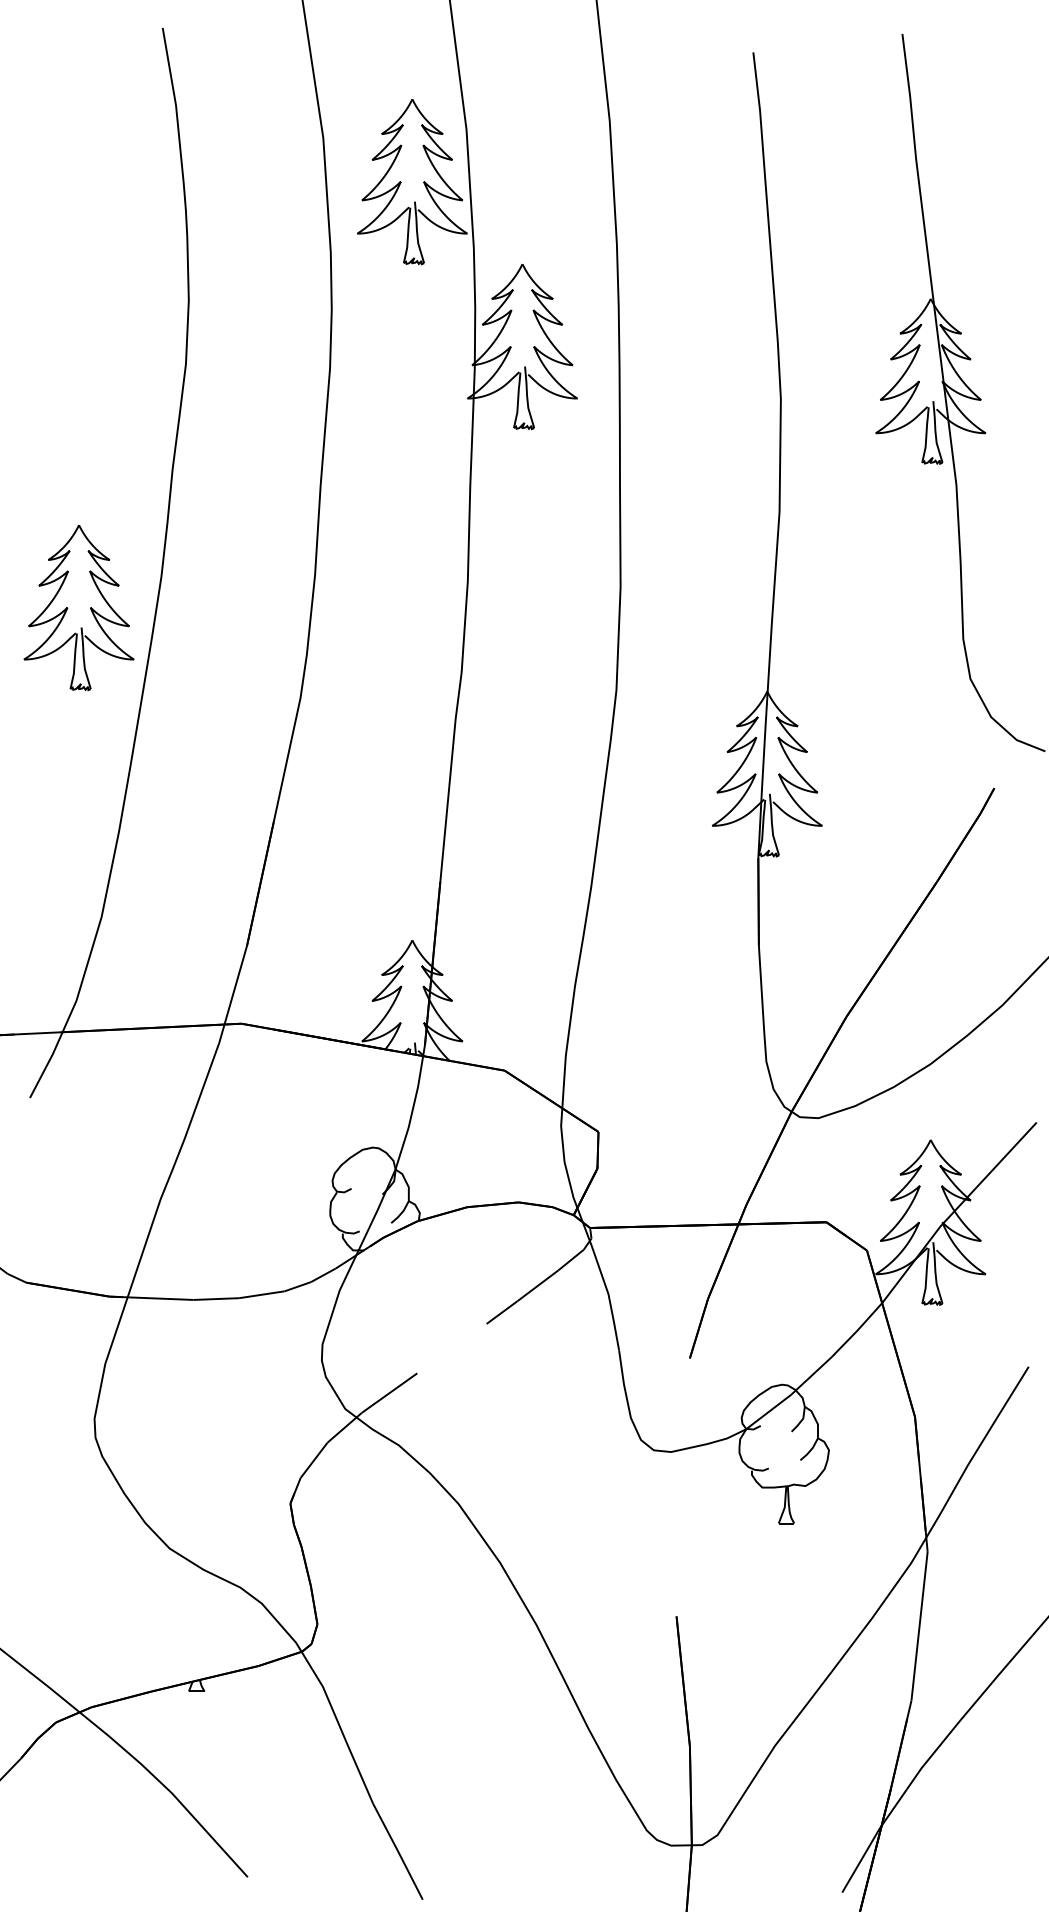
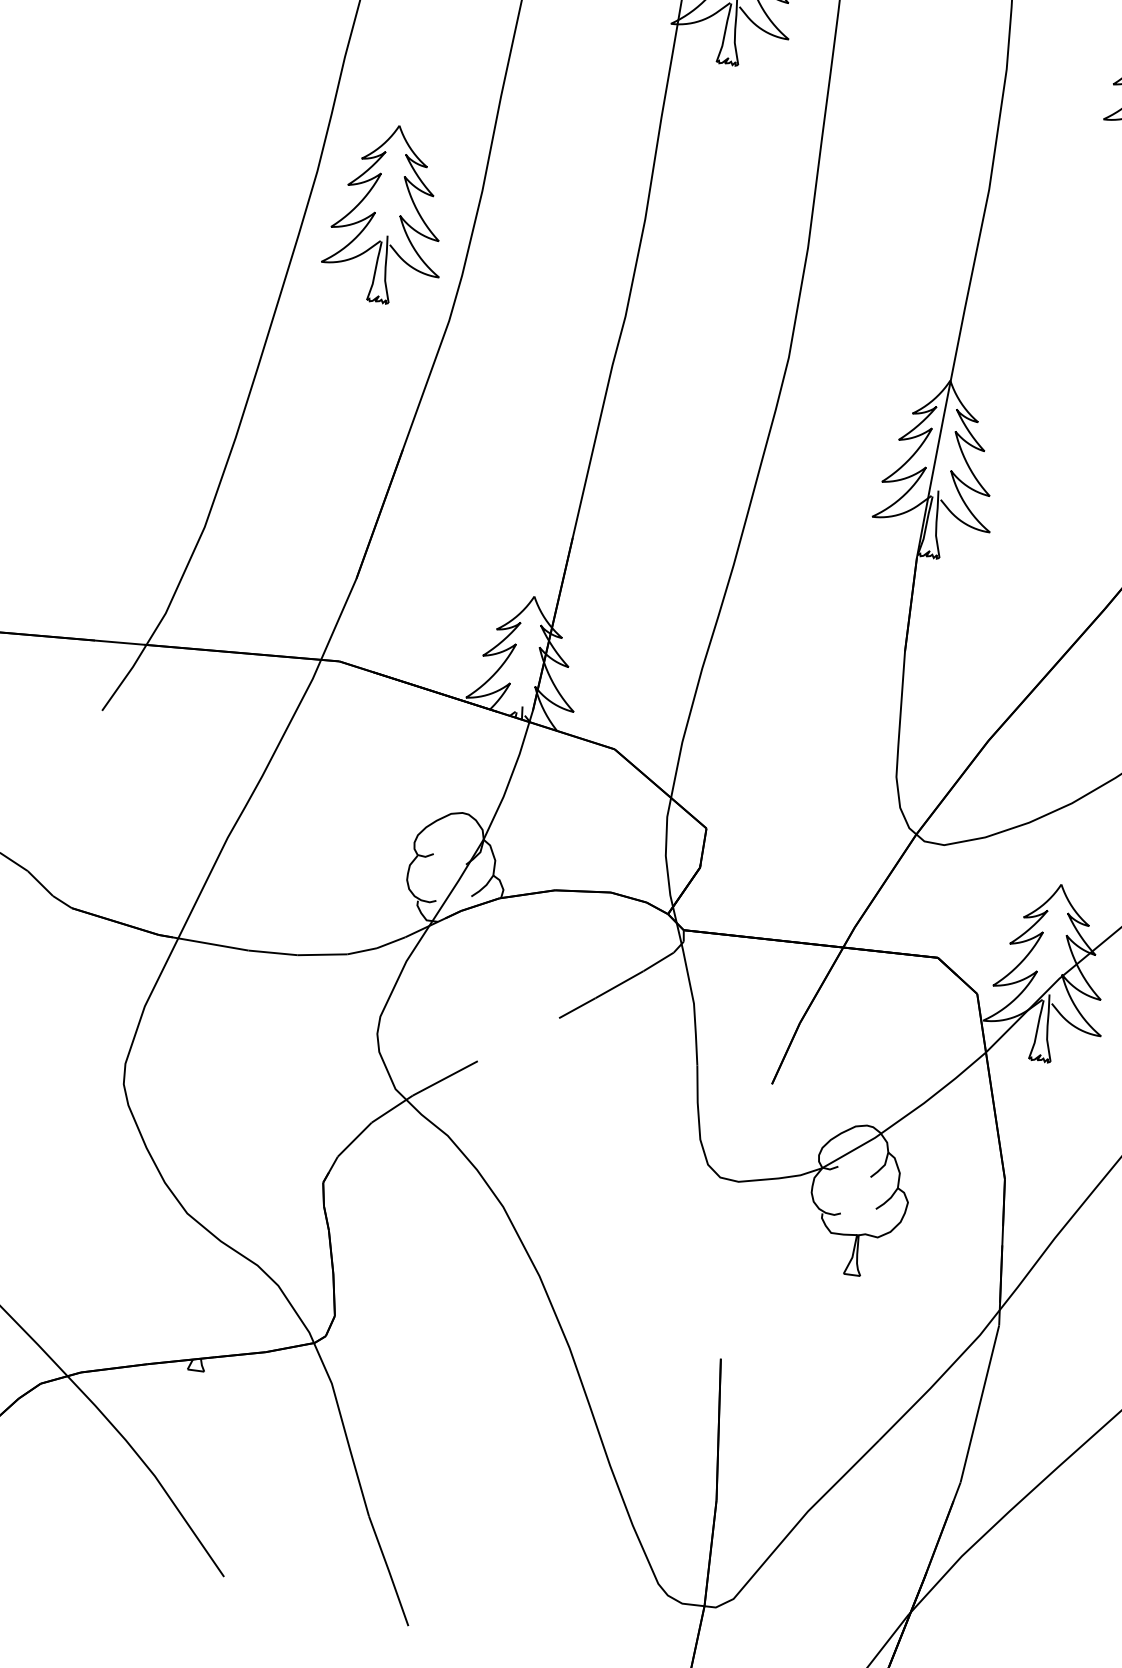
part: (78, 608) -> (386, 214), moved

